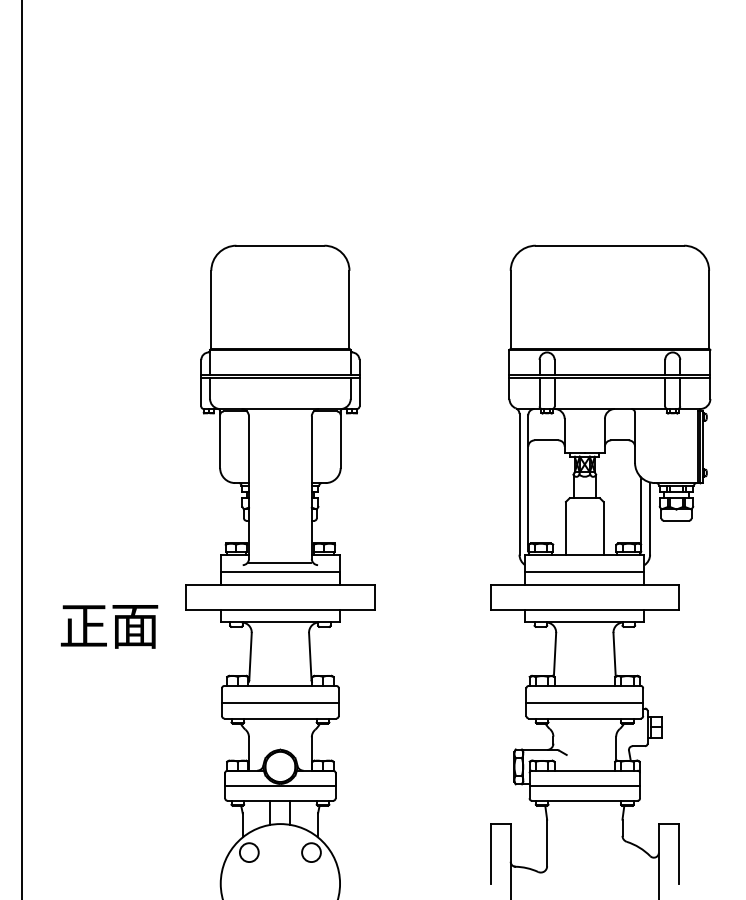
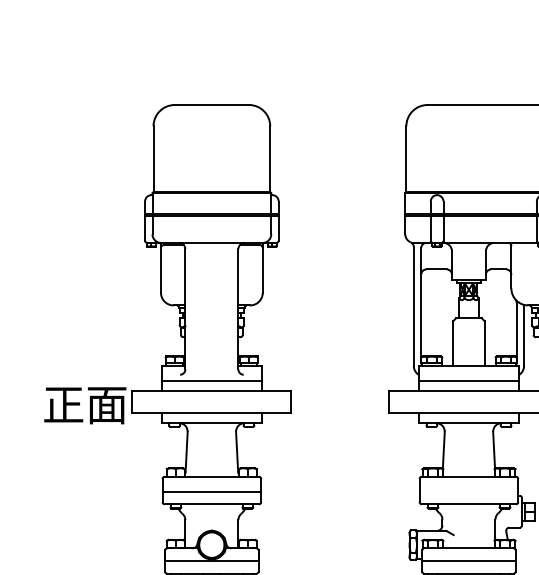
line: (280, 563) -> (211, 373), removed
text: (109, 626) -> (85, 405), moved
line: (584, 703) -> (468, 491), removed

